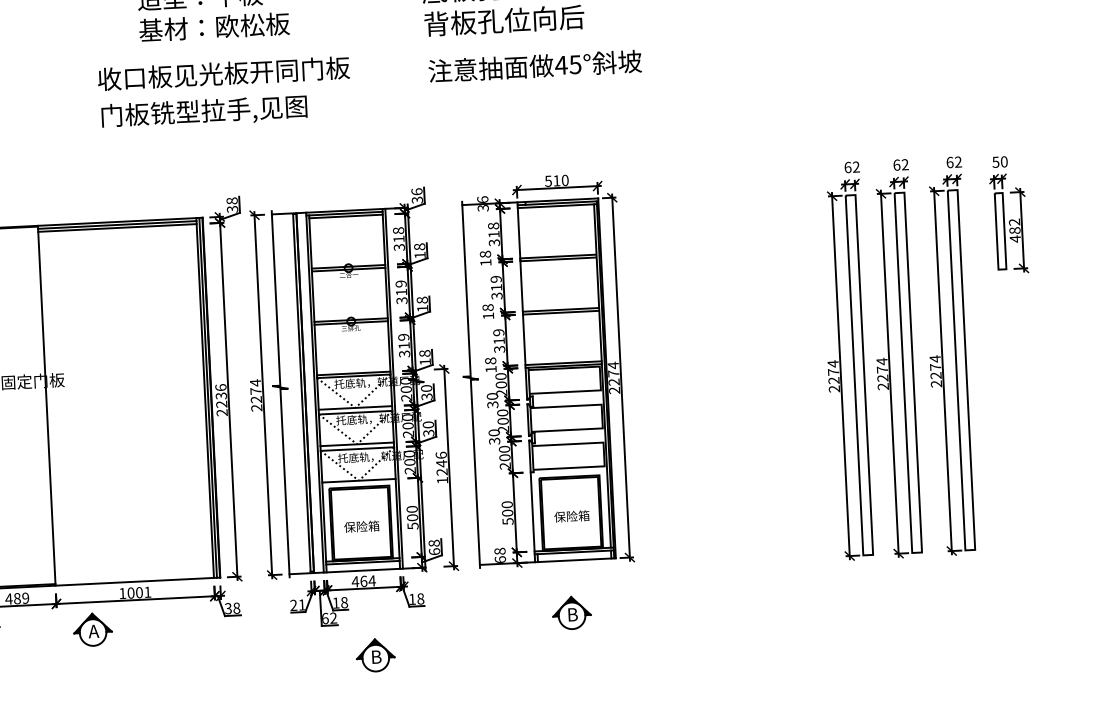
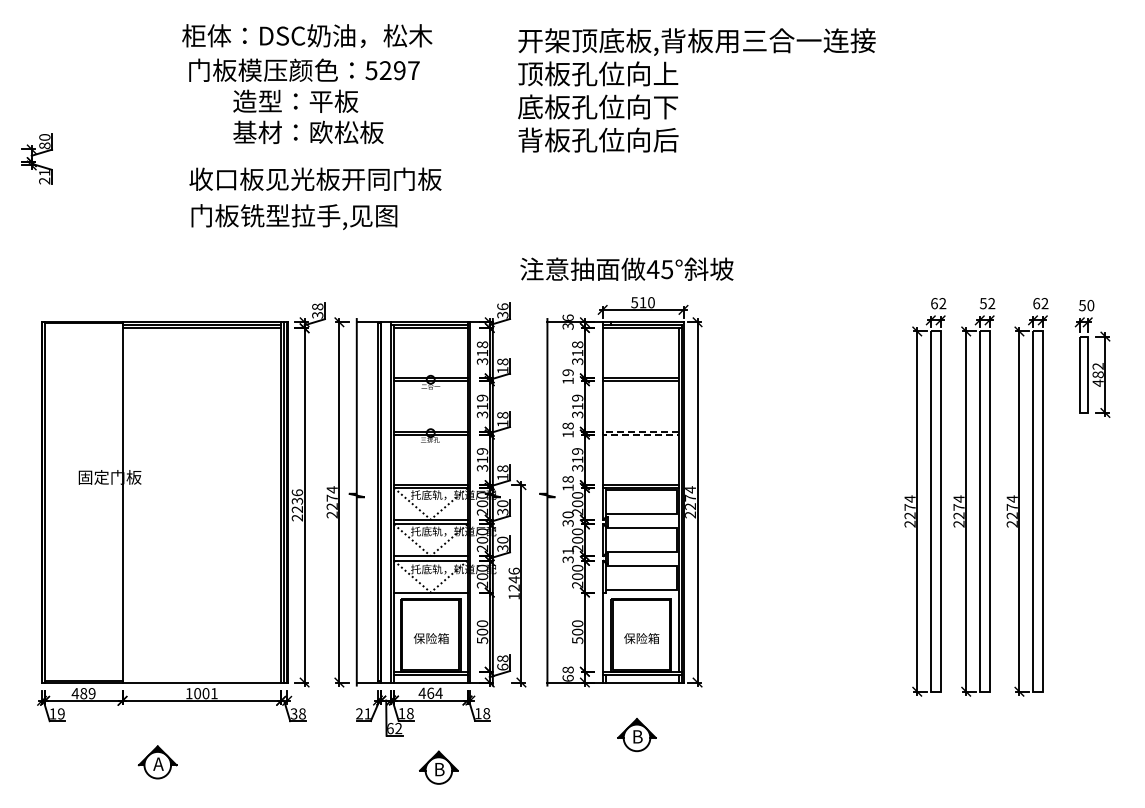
text: (534, 65) -> (626, 268), moved
text: (896, 165) -> (983, 303), 62 -> 52
text: (484, 254) -> (567, 372), 18 -> 19
line: (522, 313) -> (602, 433), solid -> dashed
text: (493, 432) -> (567, 550), 30 -> 31
part: (92, 629) -> (157, 762), moved

